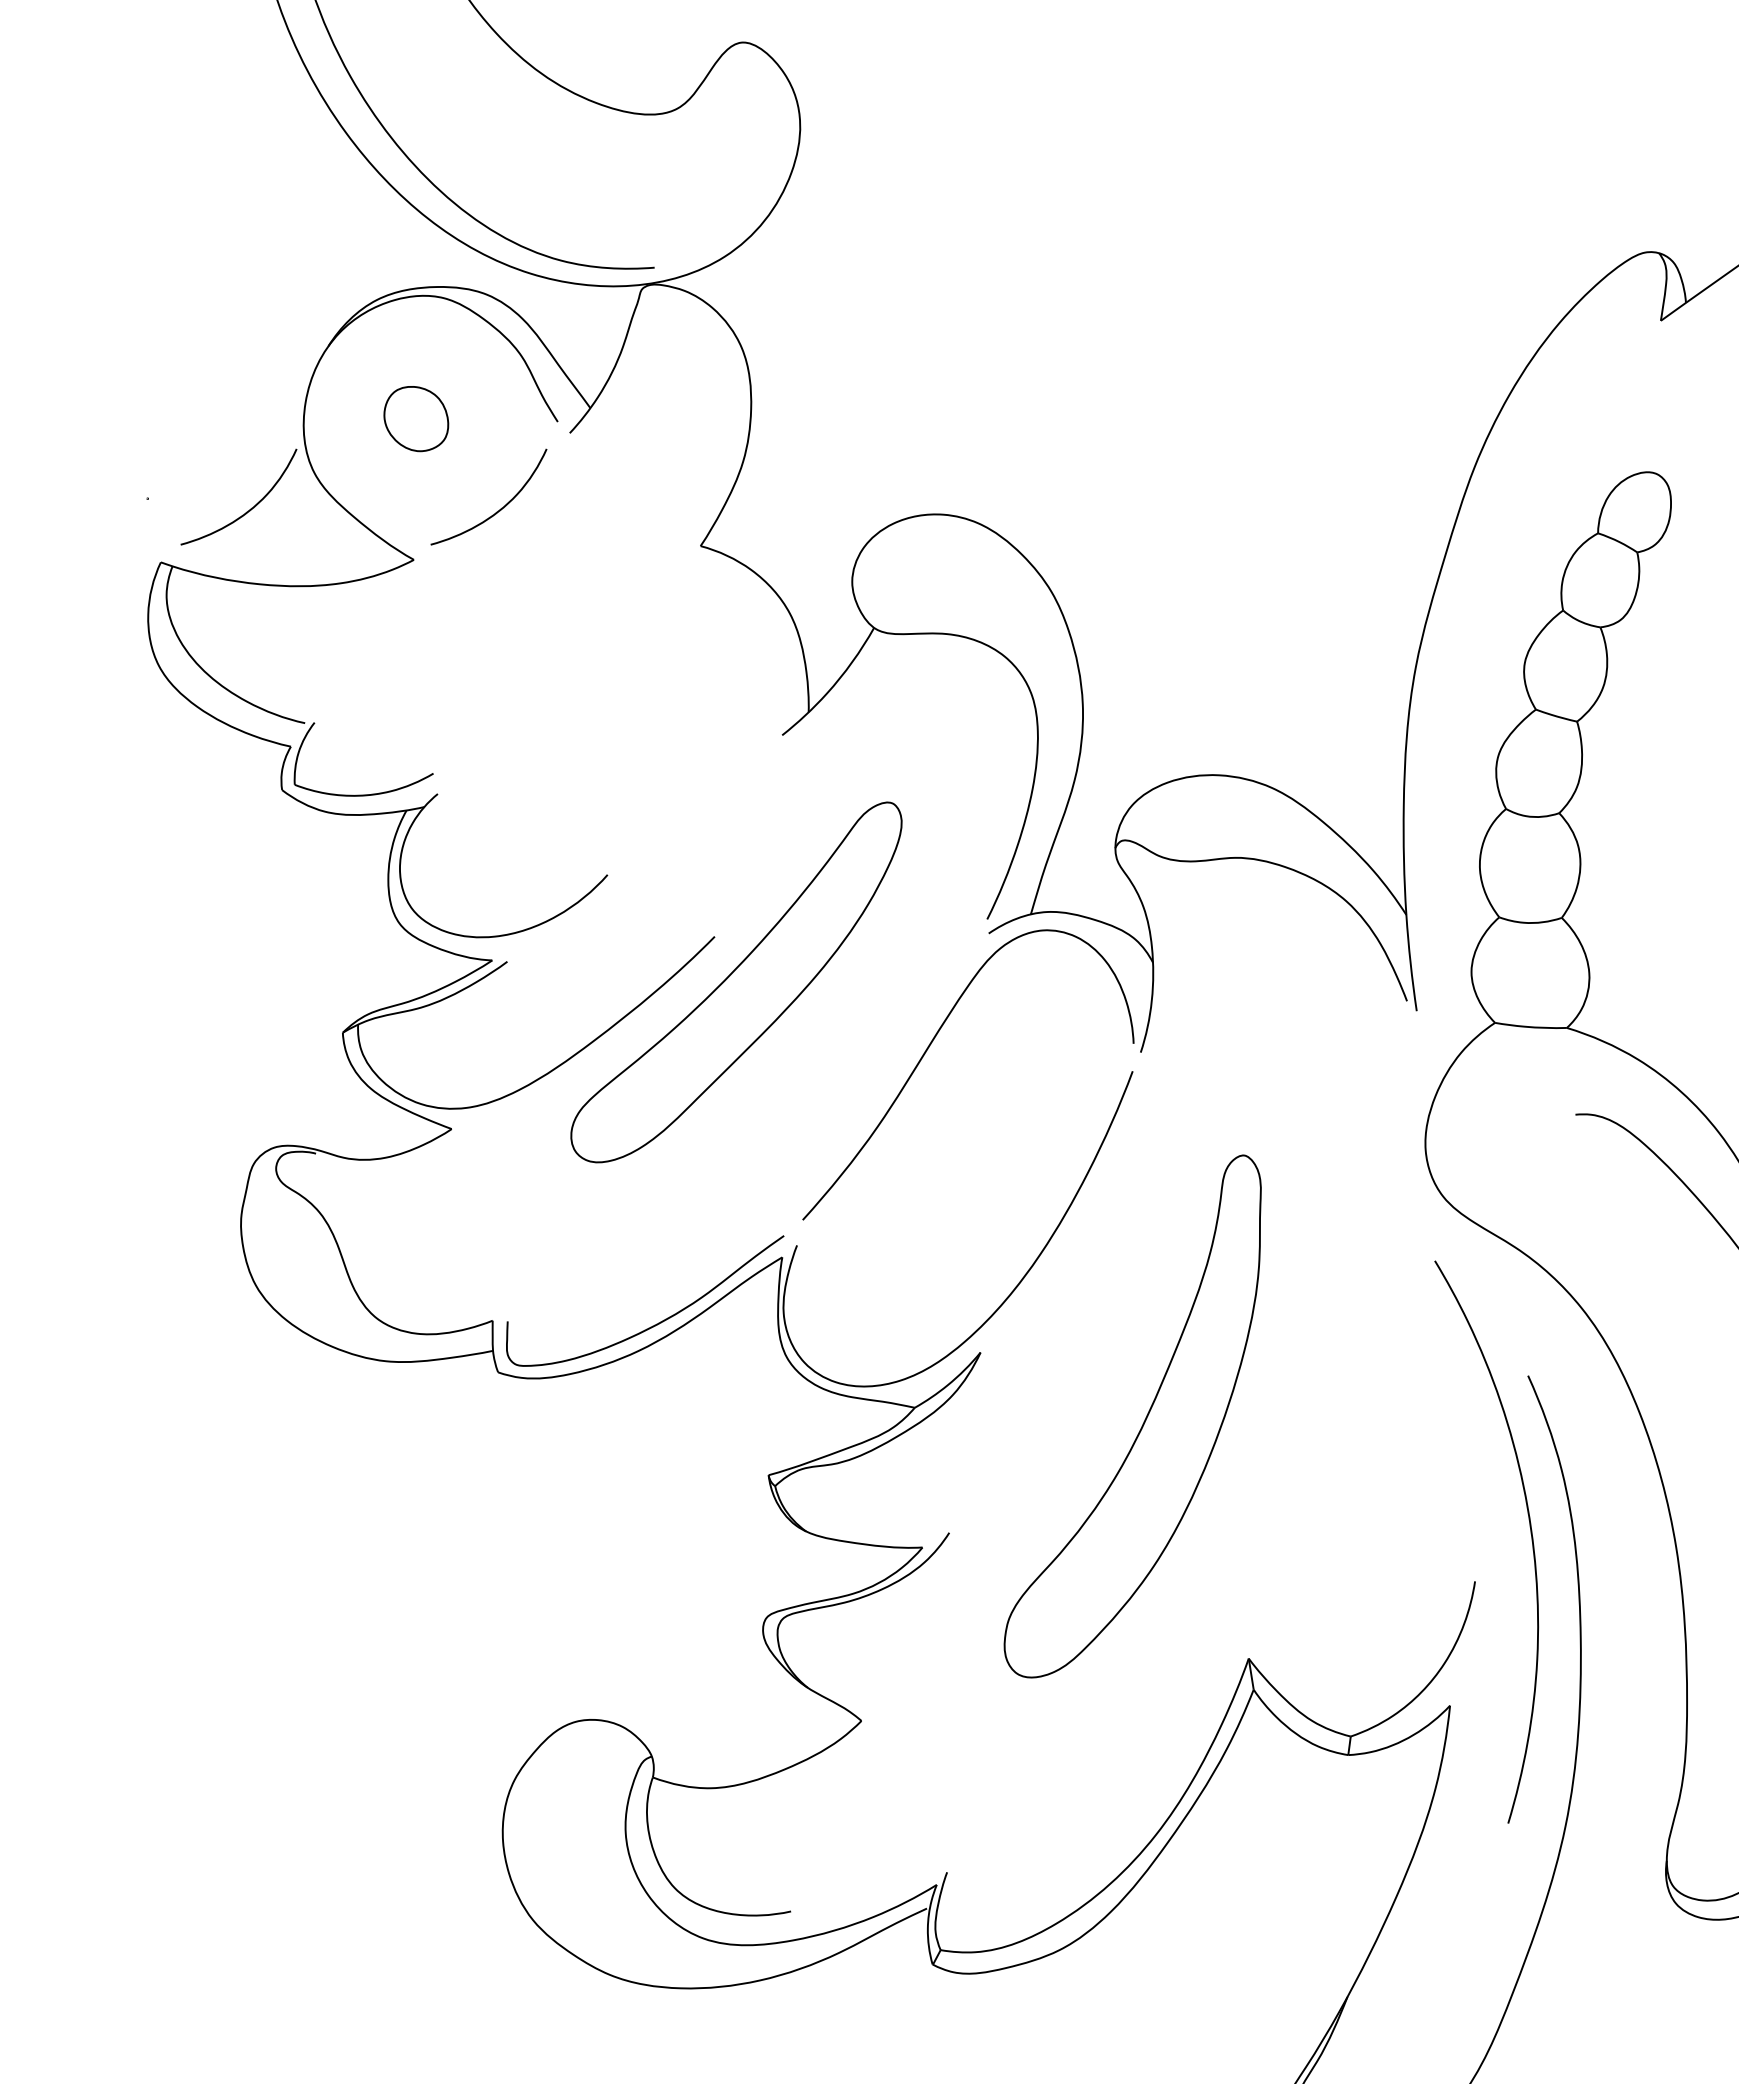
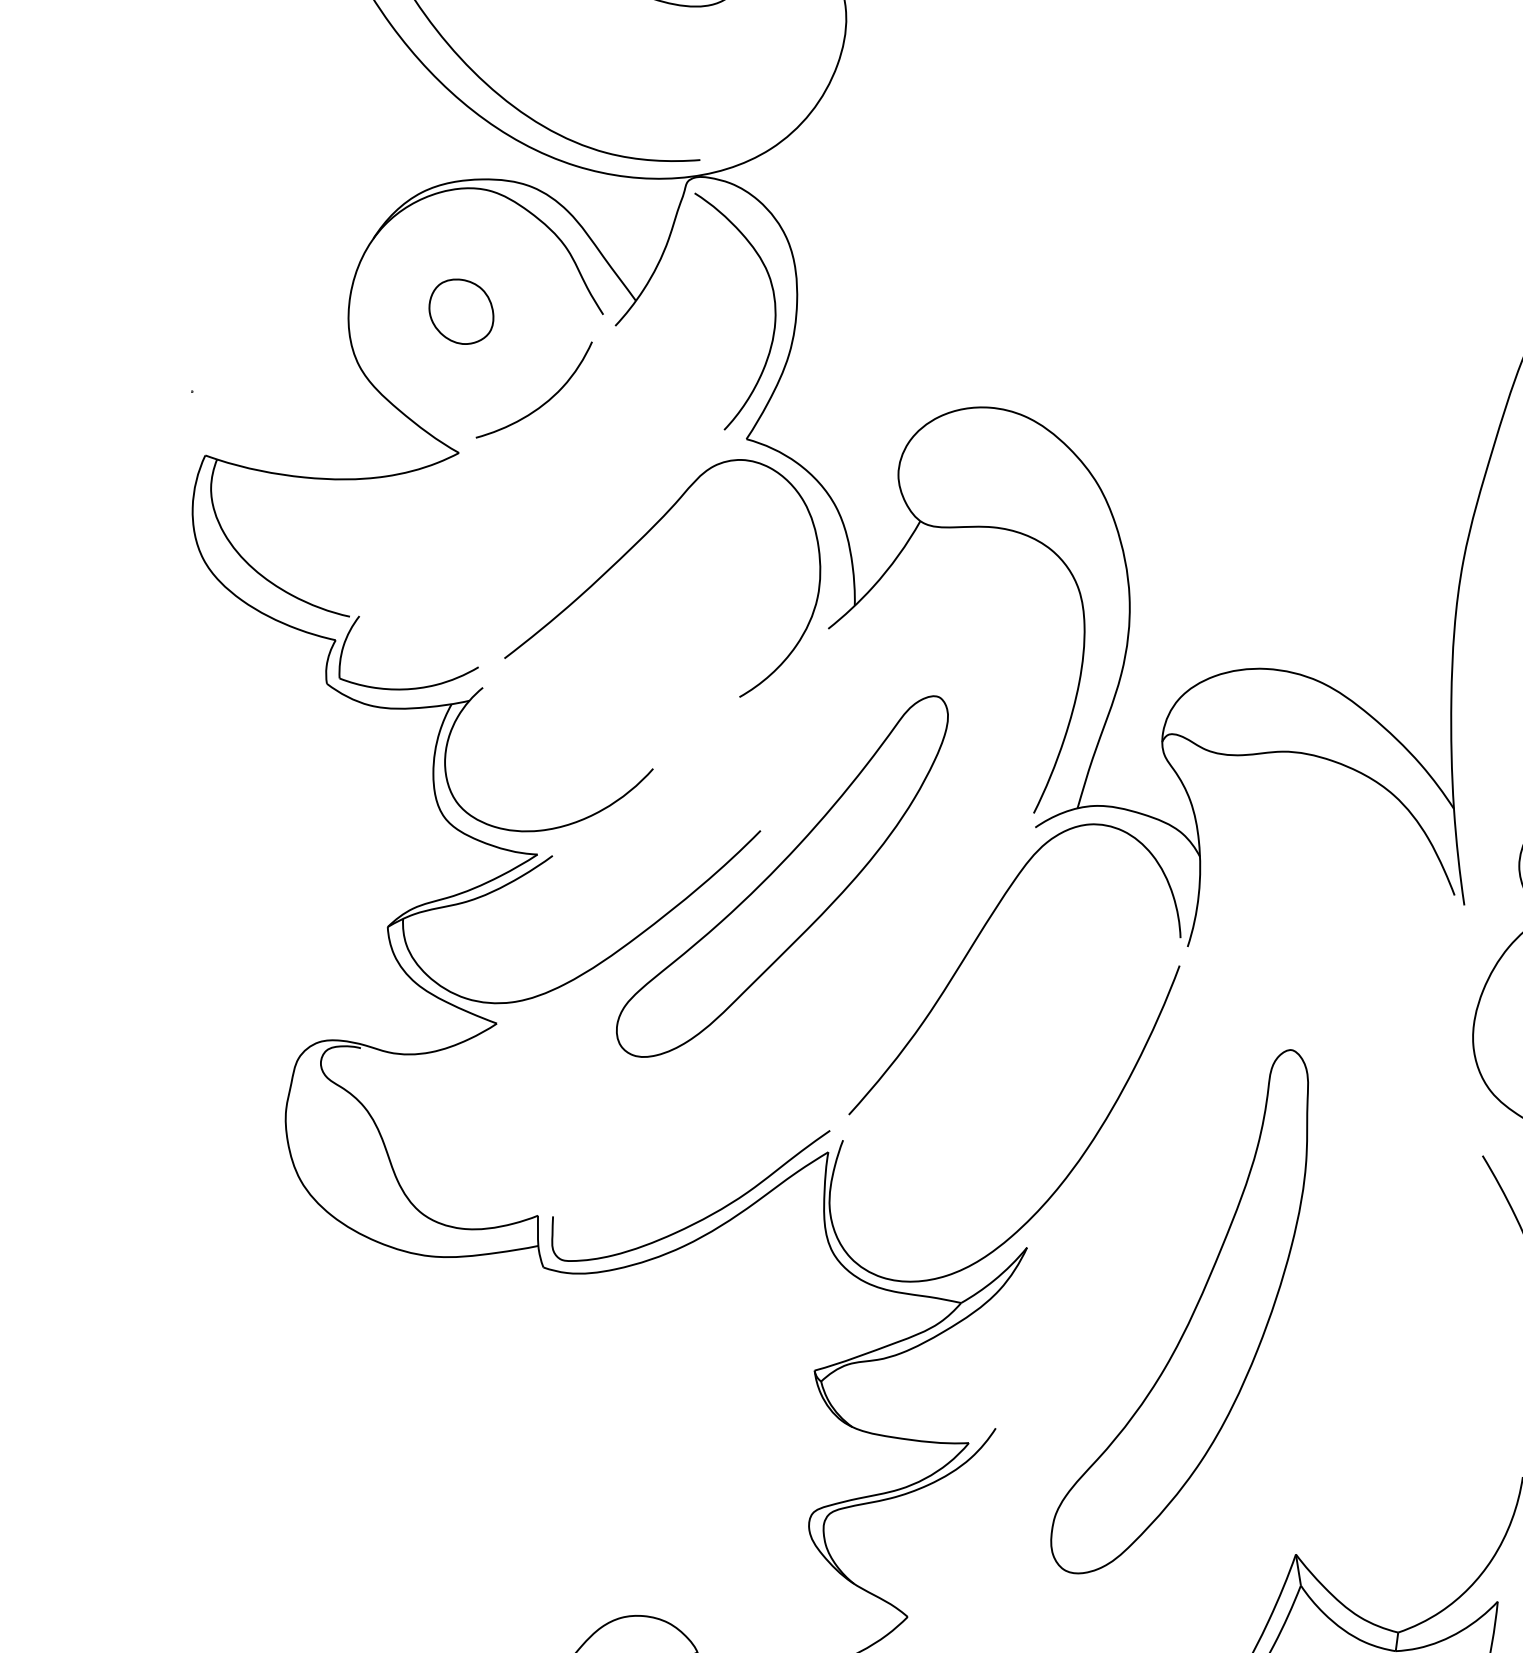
curve: (728, 418) -> (774, 311), added
curve: (250, 508) -> (295, 401), removed
curve: (587, 654) -> (633, 547), added

